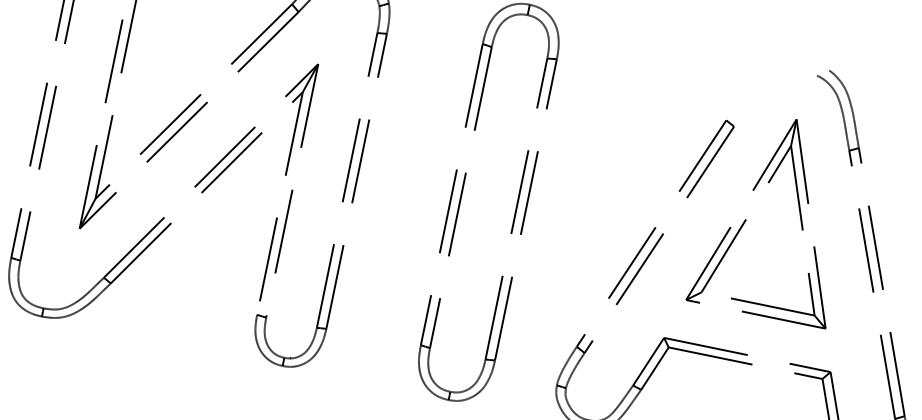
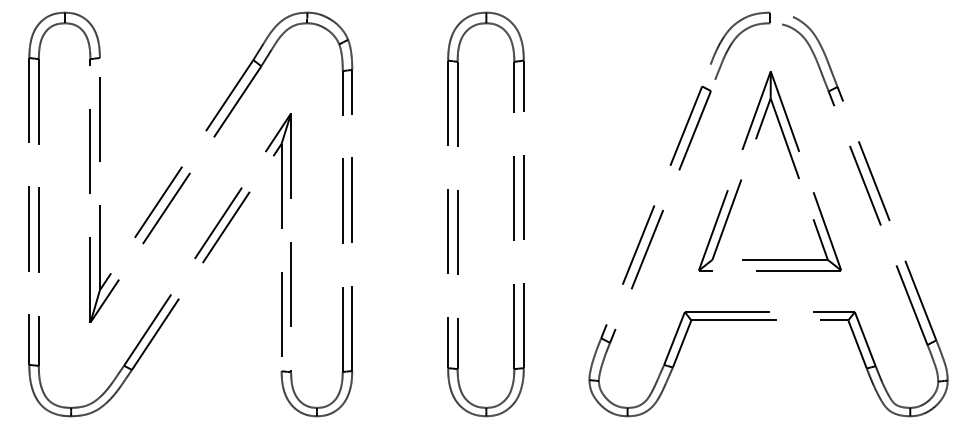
part: (768, 82) -> (735, 40), added

